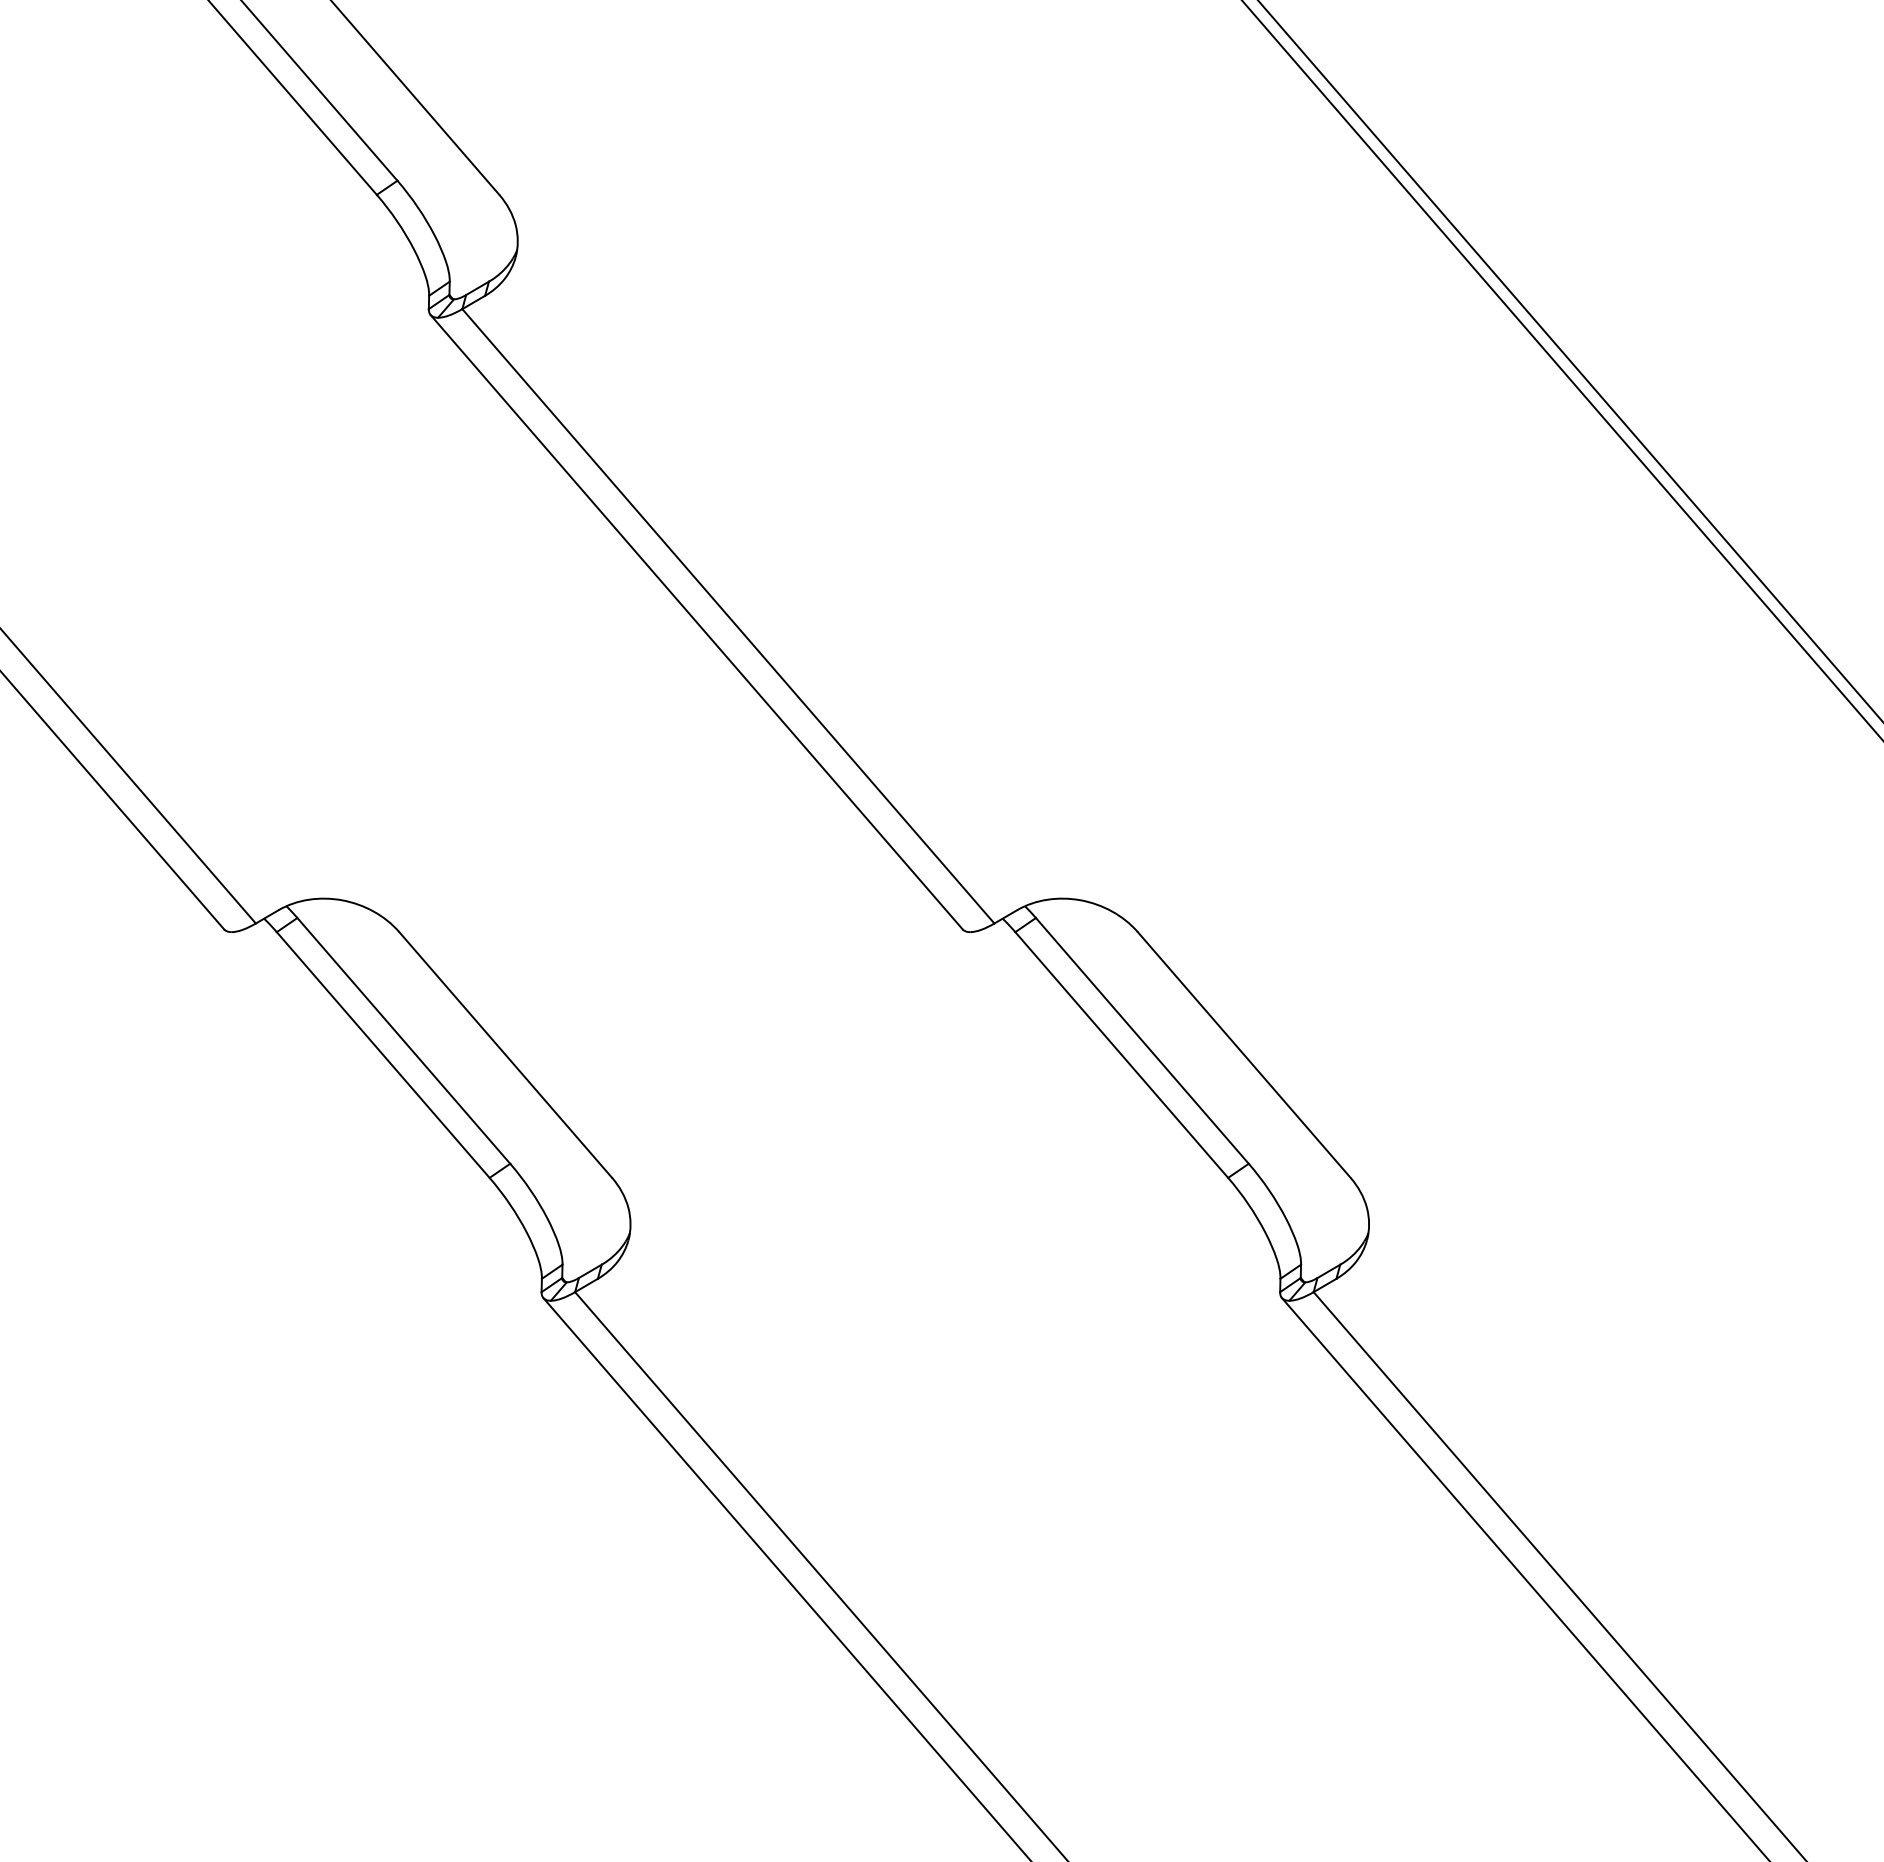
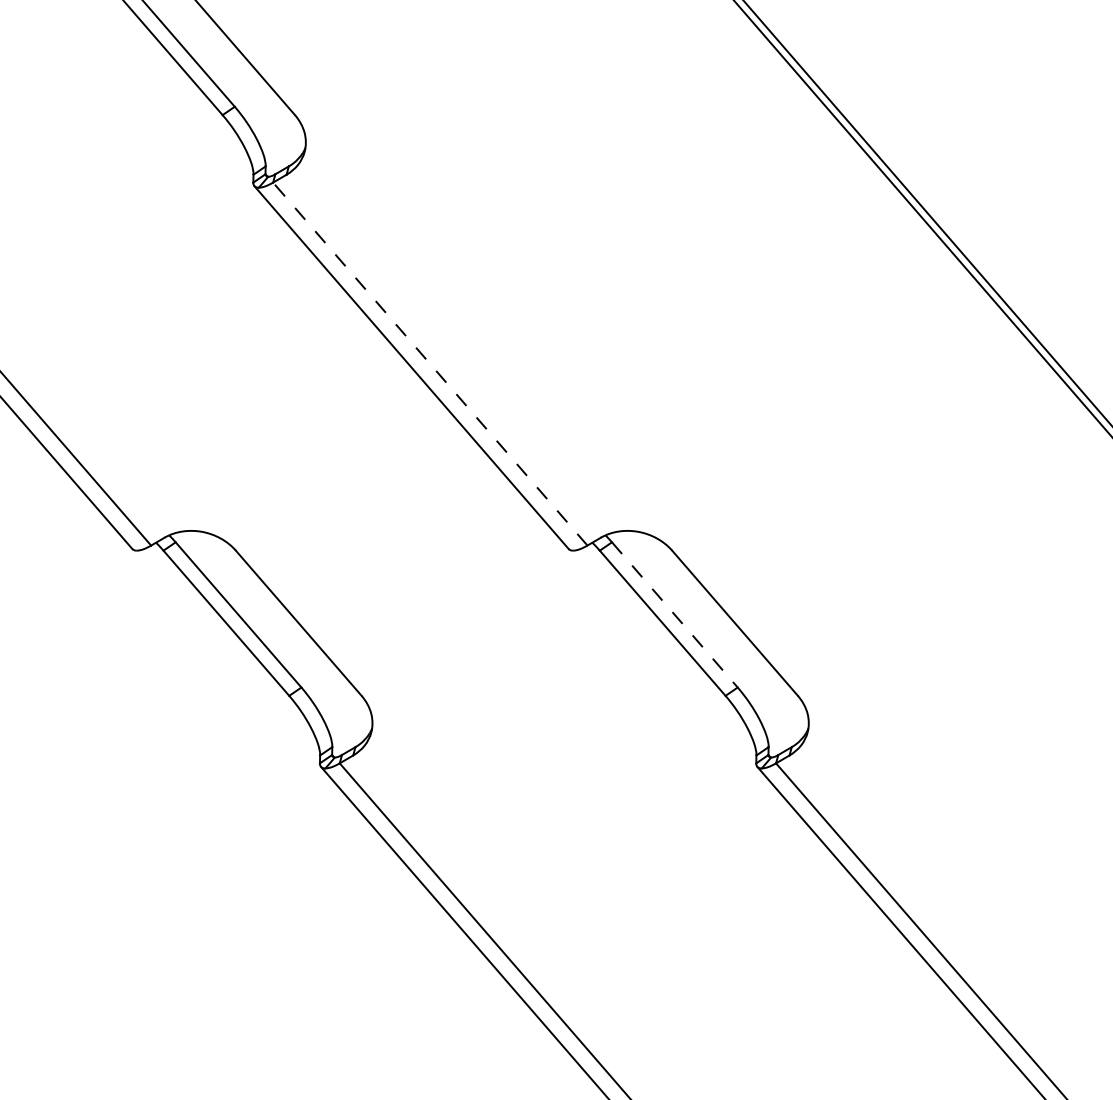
line: (727, 615) -> (429, 363), solid -> dashed
line: (1143, 1041) -> (675, 615), solid -> dashed

